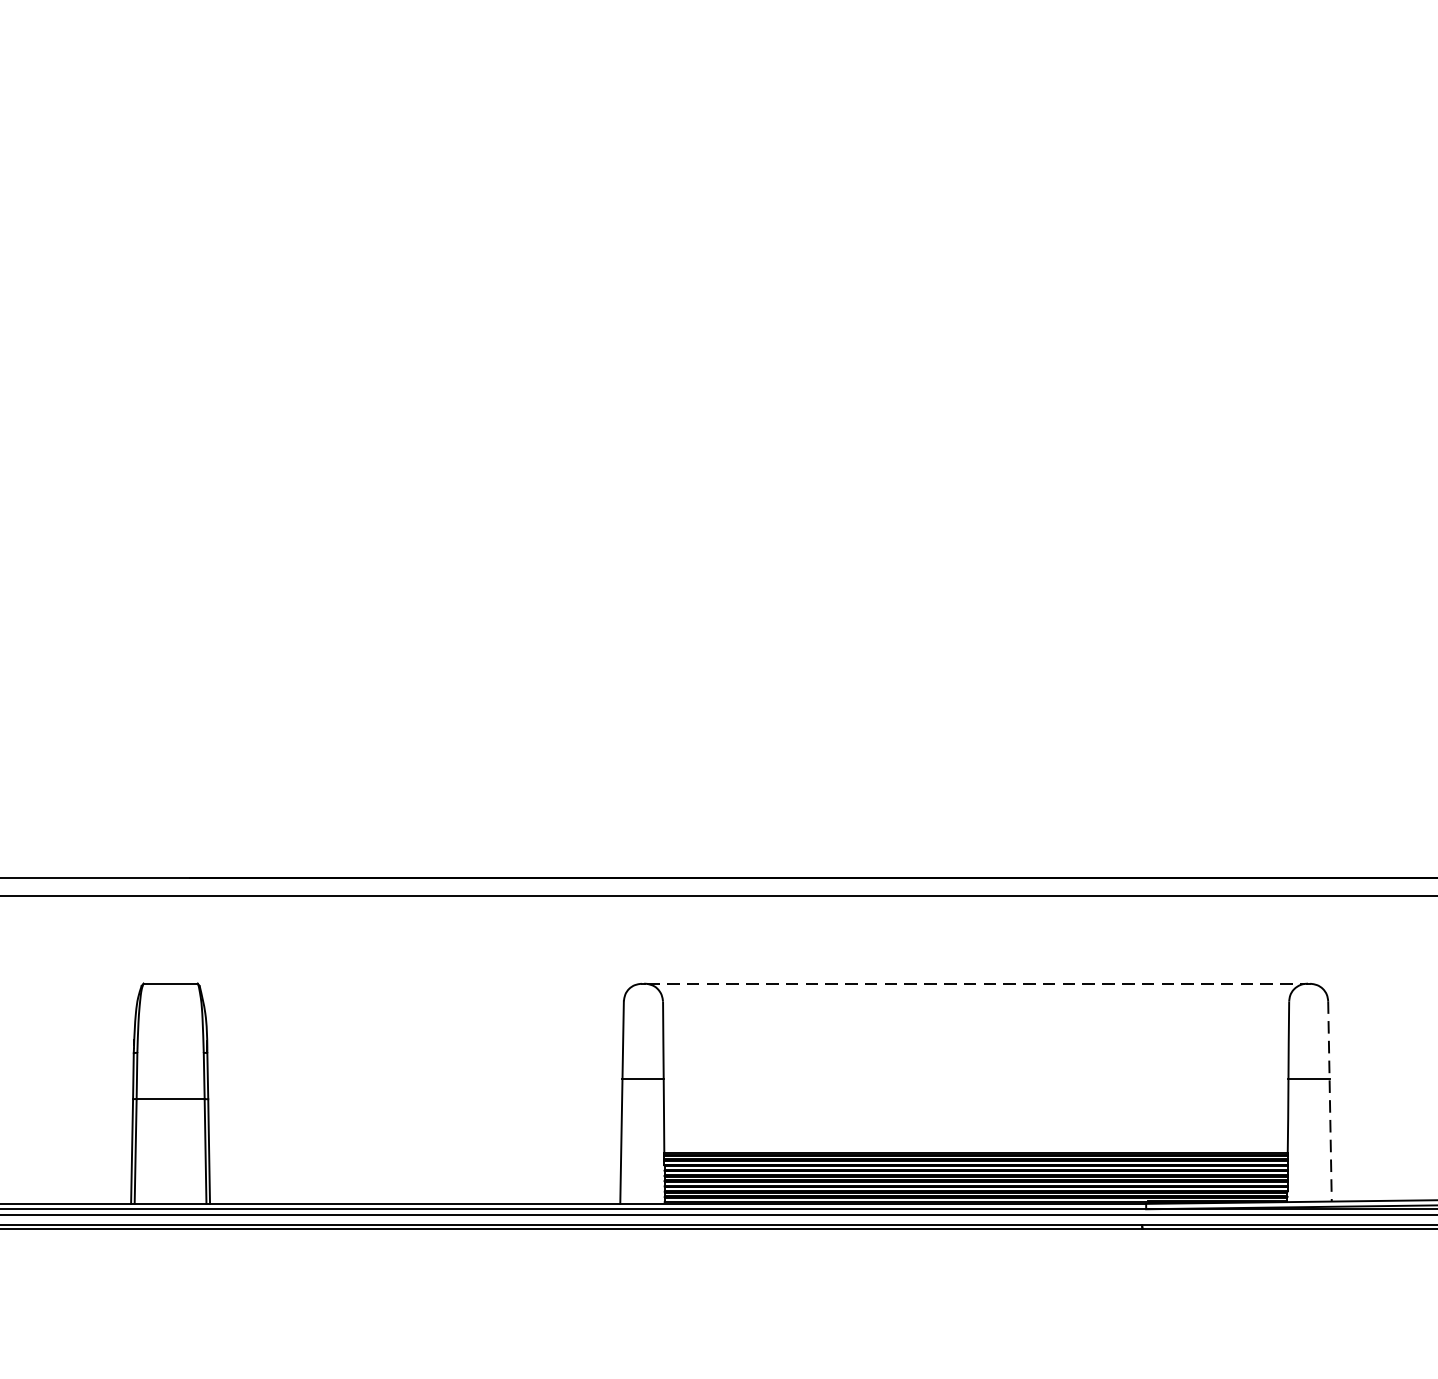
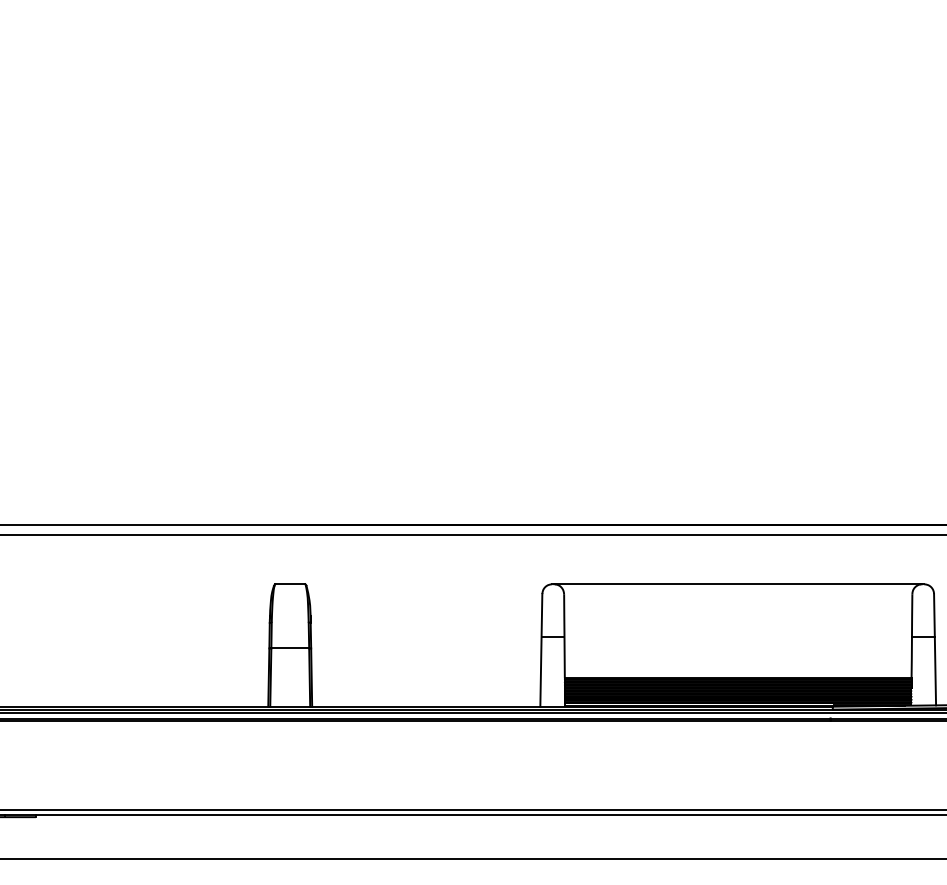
line: (976, 984) -> (738, 584), dashed -> solid
line: (1330, 1101) -> (935, 649), dashed -> solid

